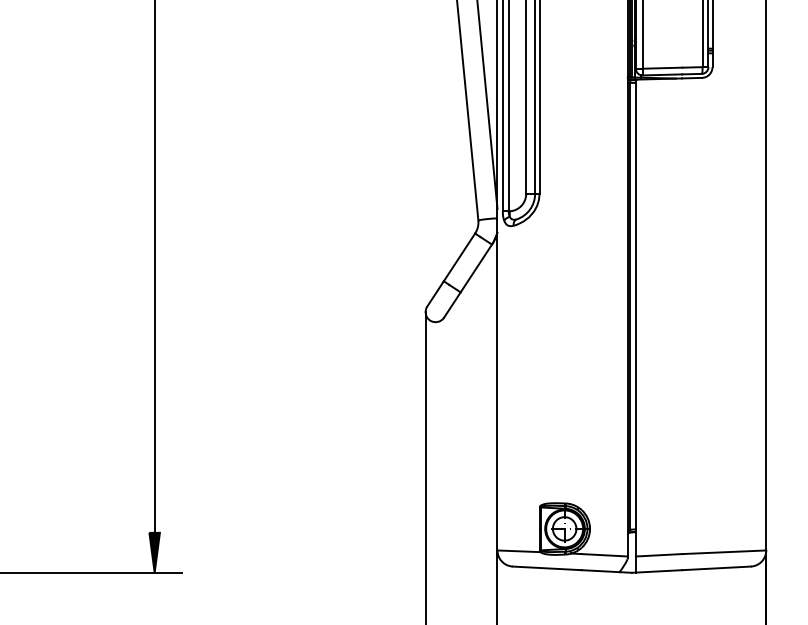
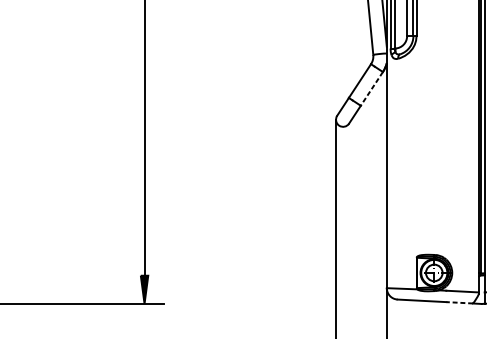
line: (476, 268) -> (371, 88), solid -> dashed
line: (600, 571) -> (459, 303), solid -> dashed

